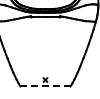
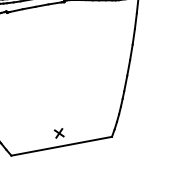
line: (45, 86) -> (61, 146), dashed -> solid

